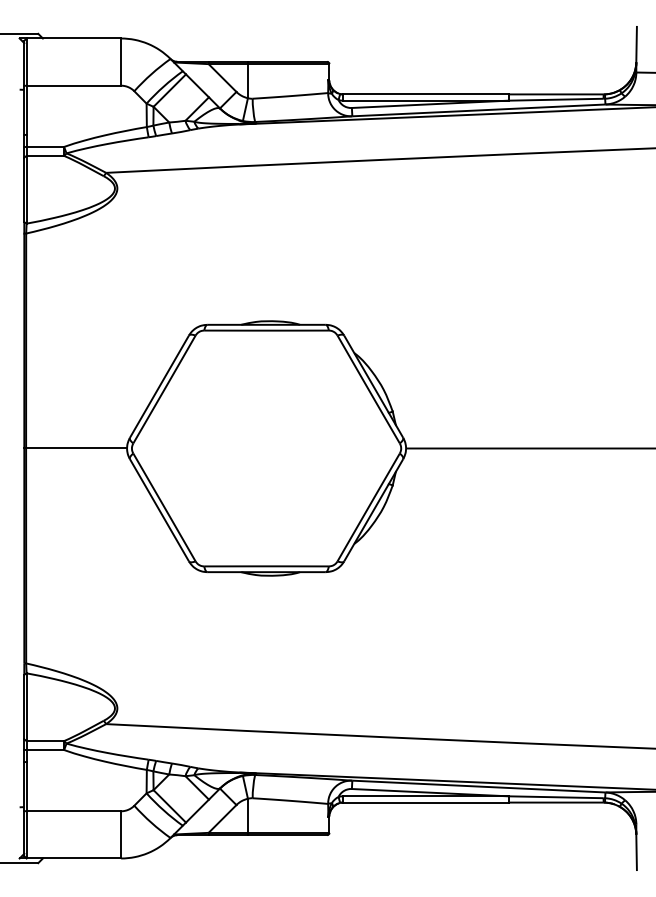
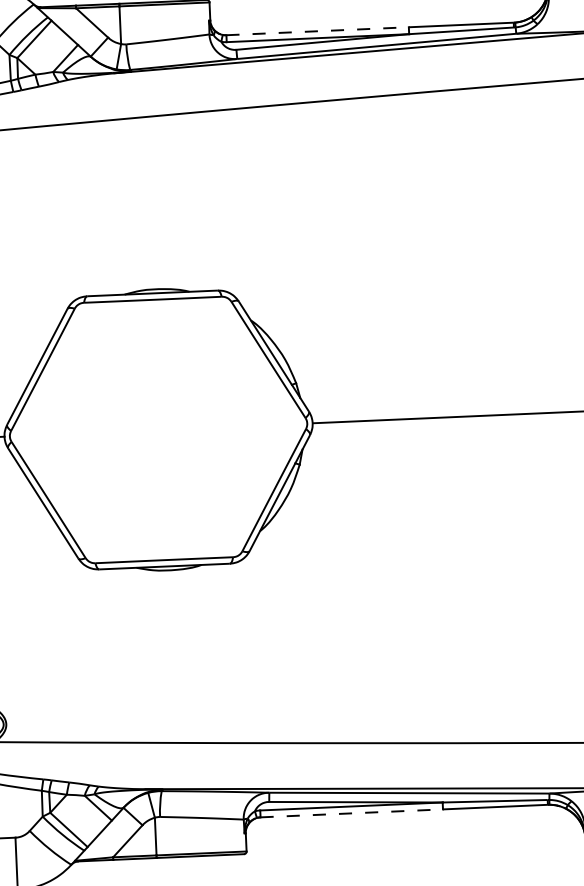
line: (426, 94) -> (318, 31), solid -> dashed
line: (426, 802) -> (352, 813), solid -> dashed

